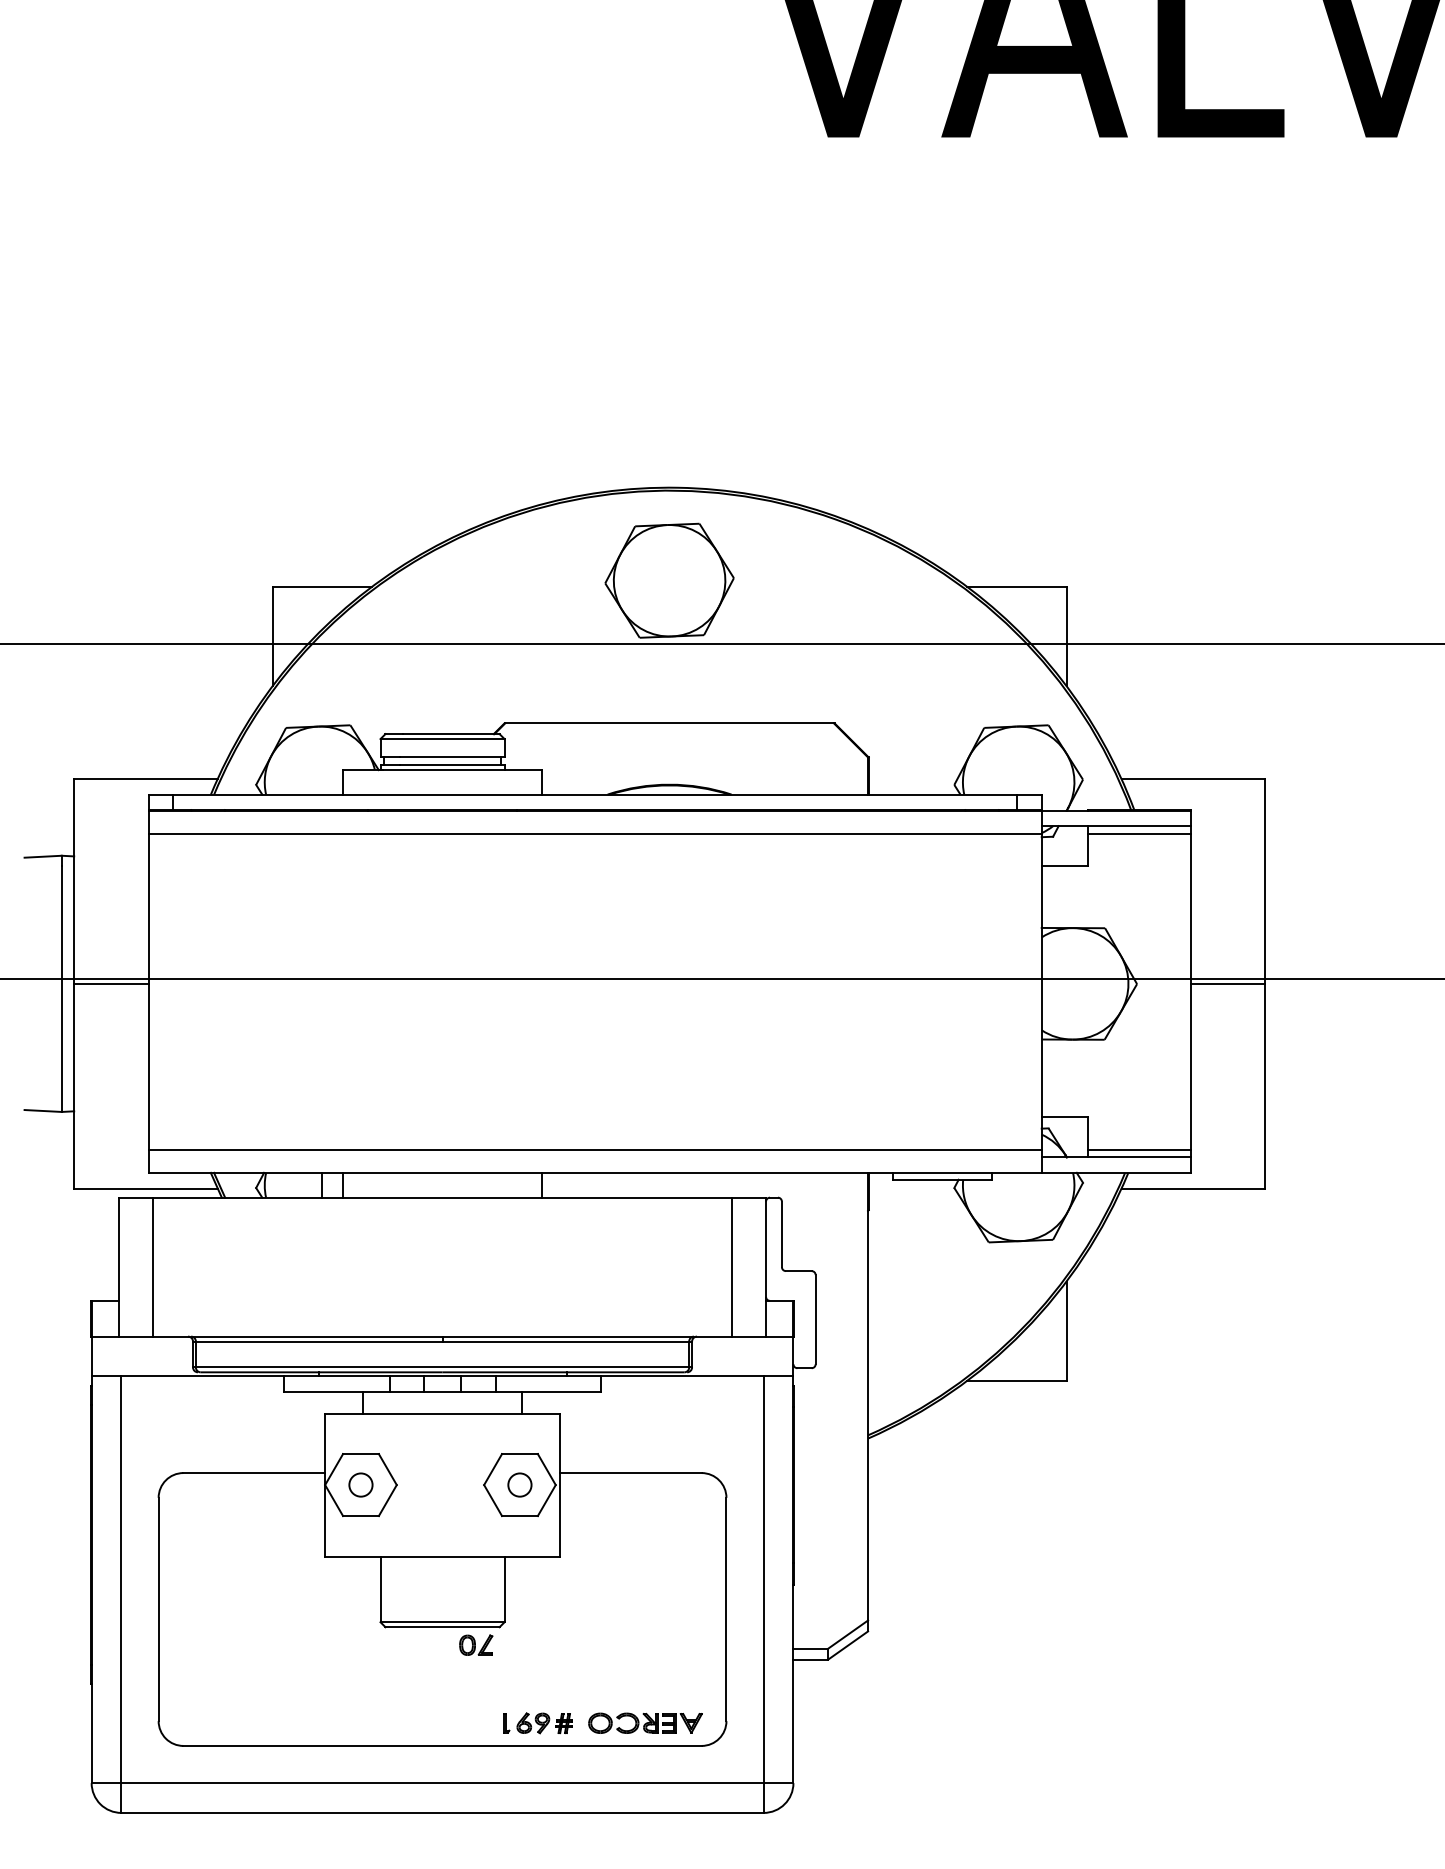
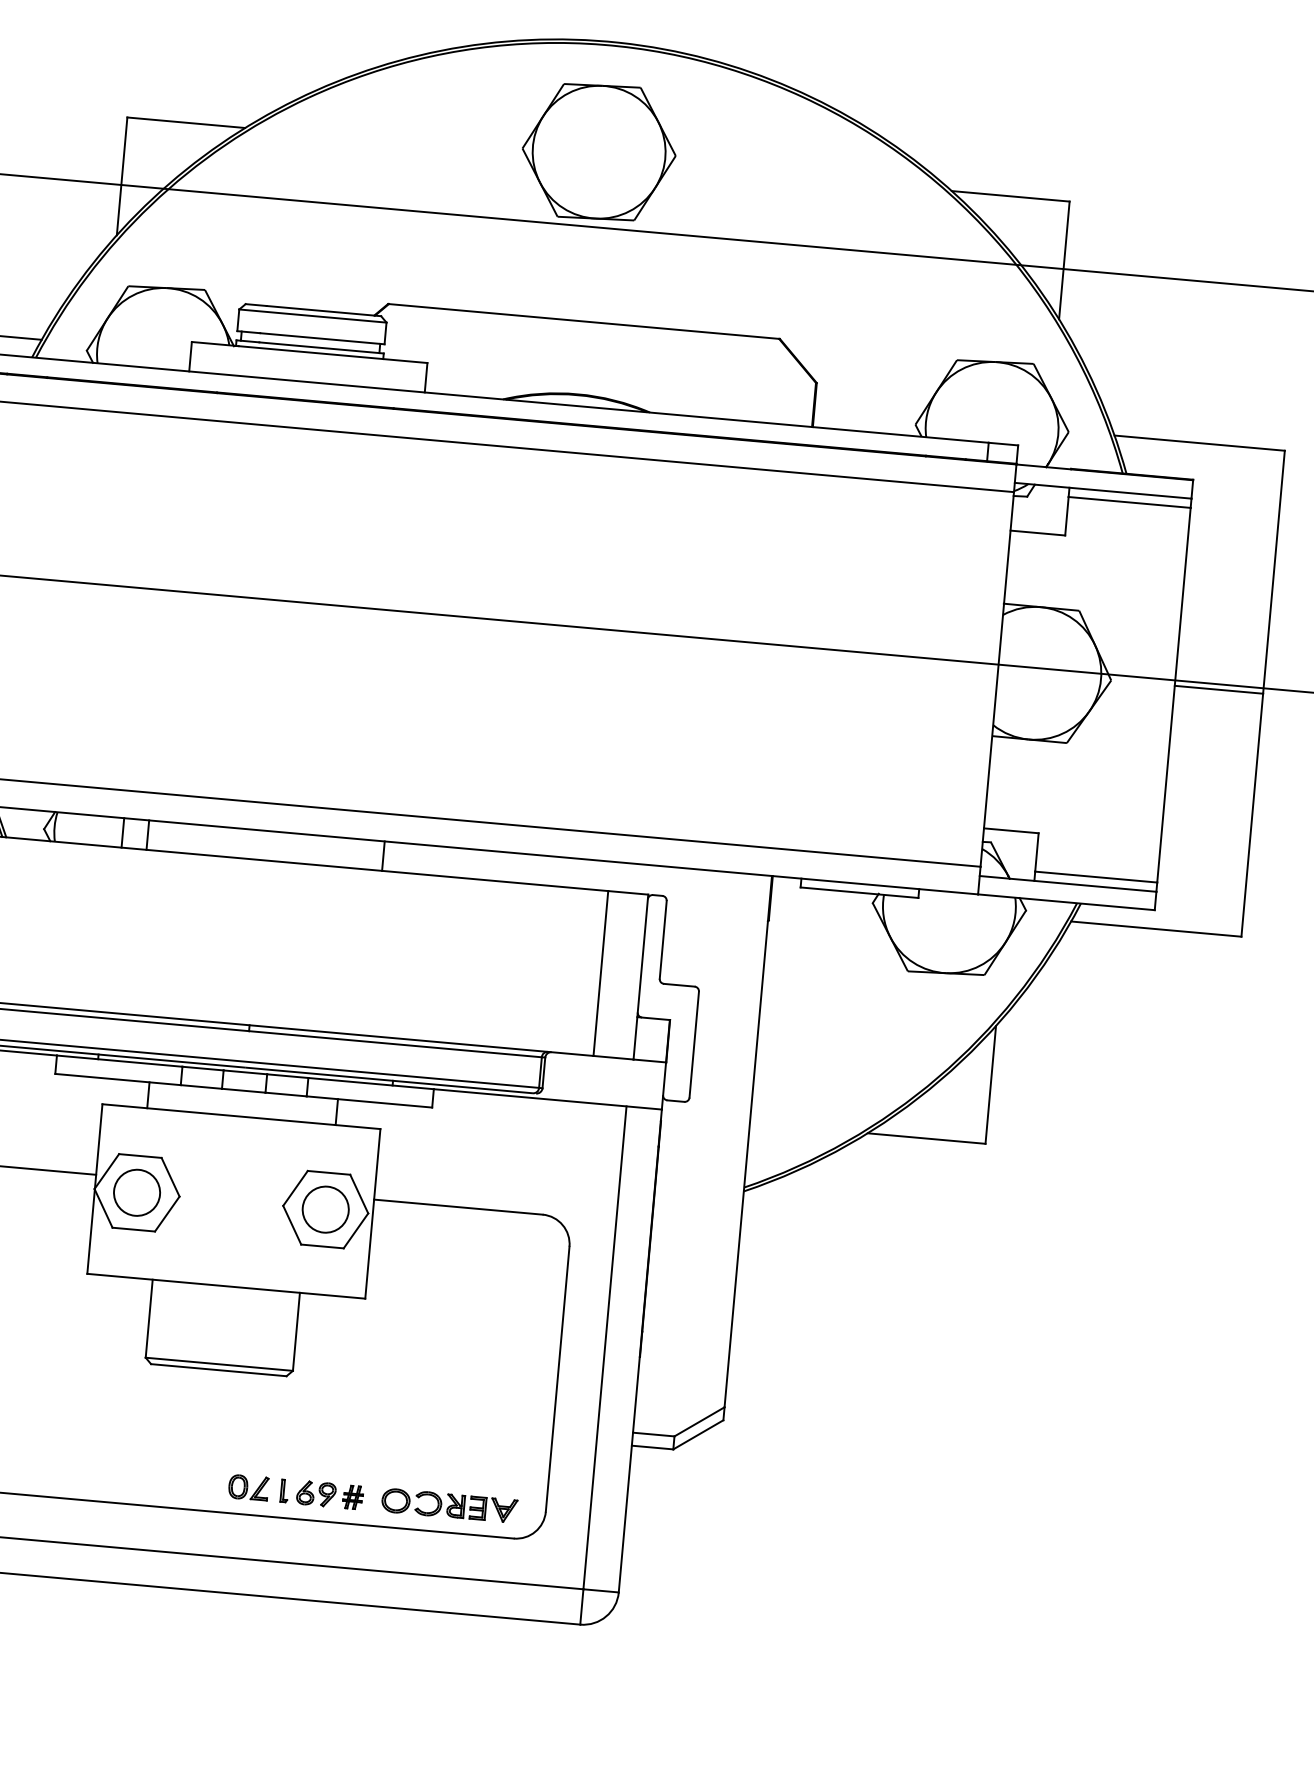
circle: (360, 1484) -> (136, 1192), size x1.67
circle: (519, 1484) -> (325, 1208), size x1.67
part: (476, 1644) -> (249, 1486), moved

